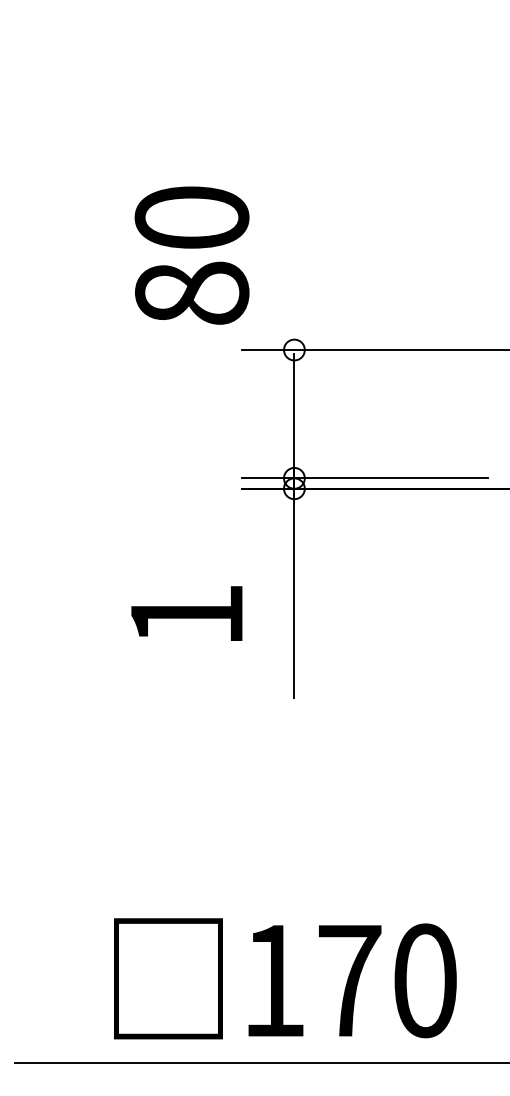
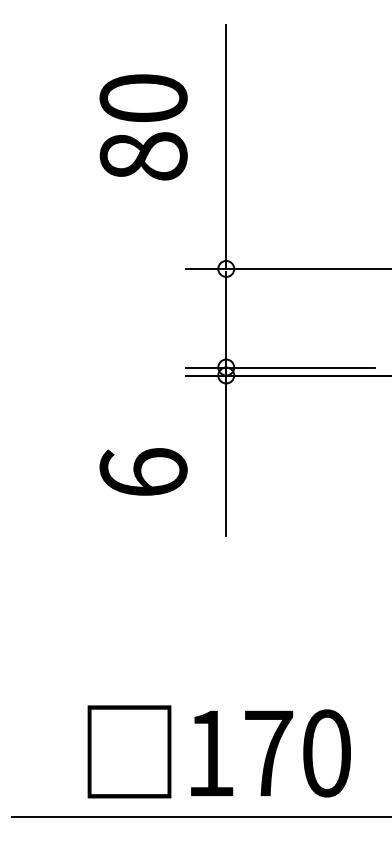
line: (294, 190) -> (226, 146), added
text: (191, 255) -> (143, 127), moved
text: (186, 613) -> (143, 471), 1 -> 6

